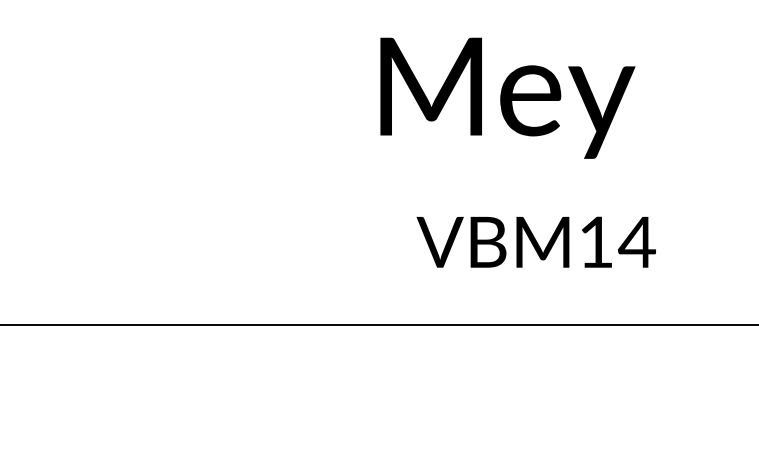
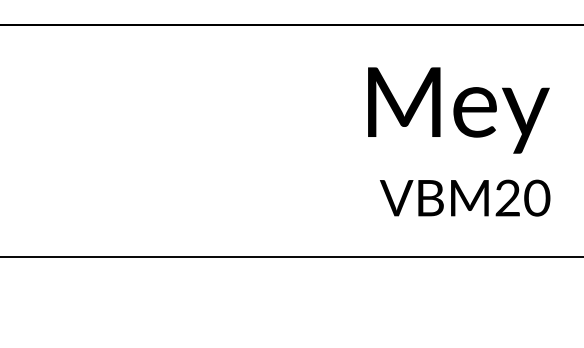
text: (507, 98) -> (458, 110), moved
text: (616, 241) -> (522, 197), VBM14 -> VBM20

